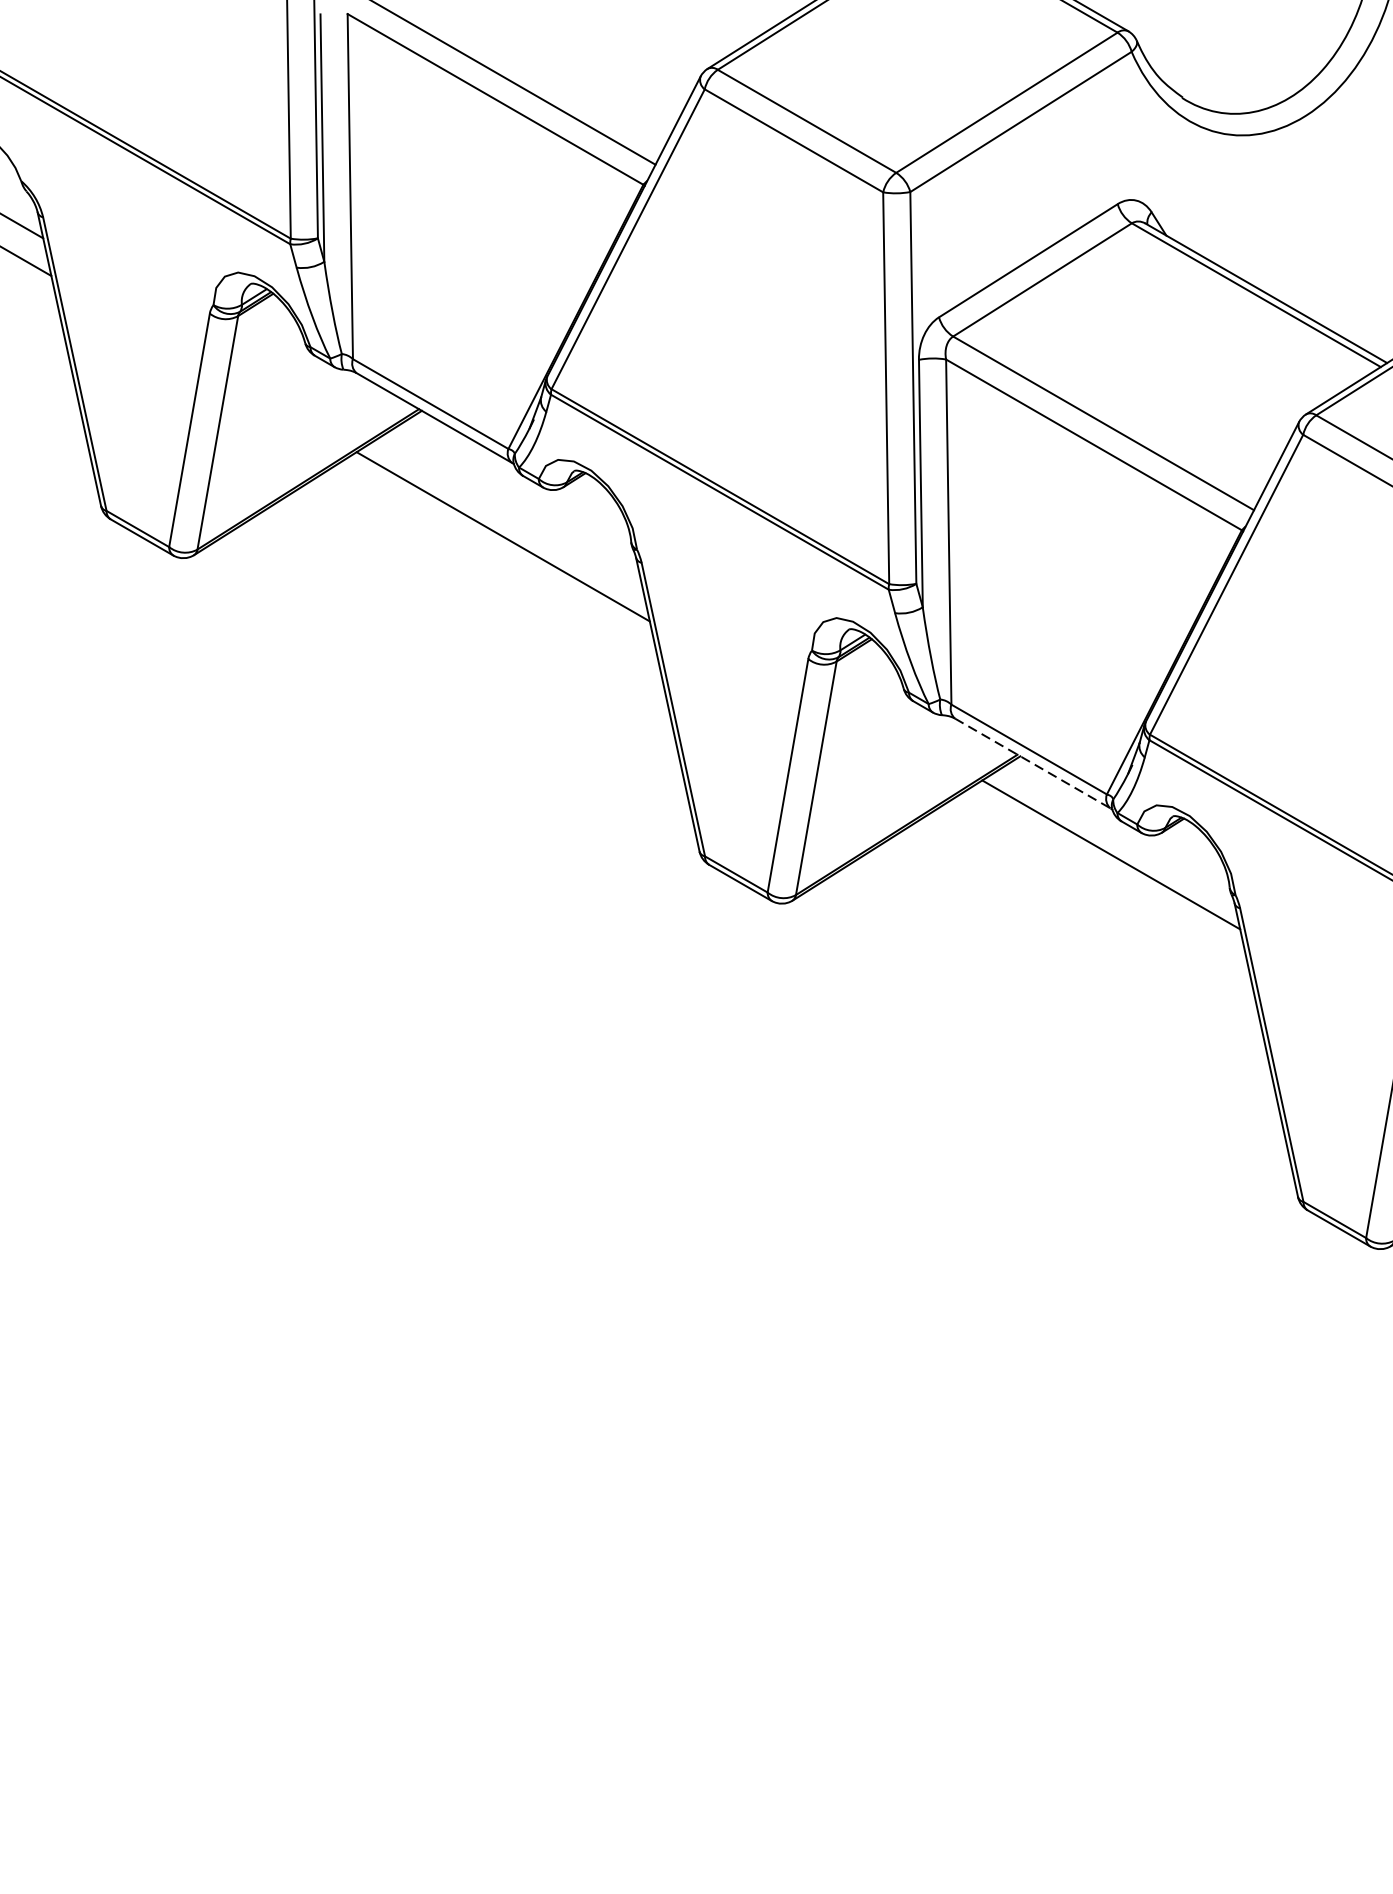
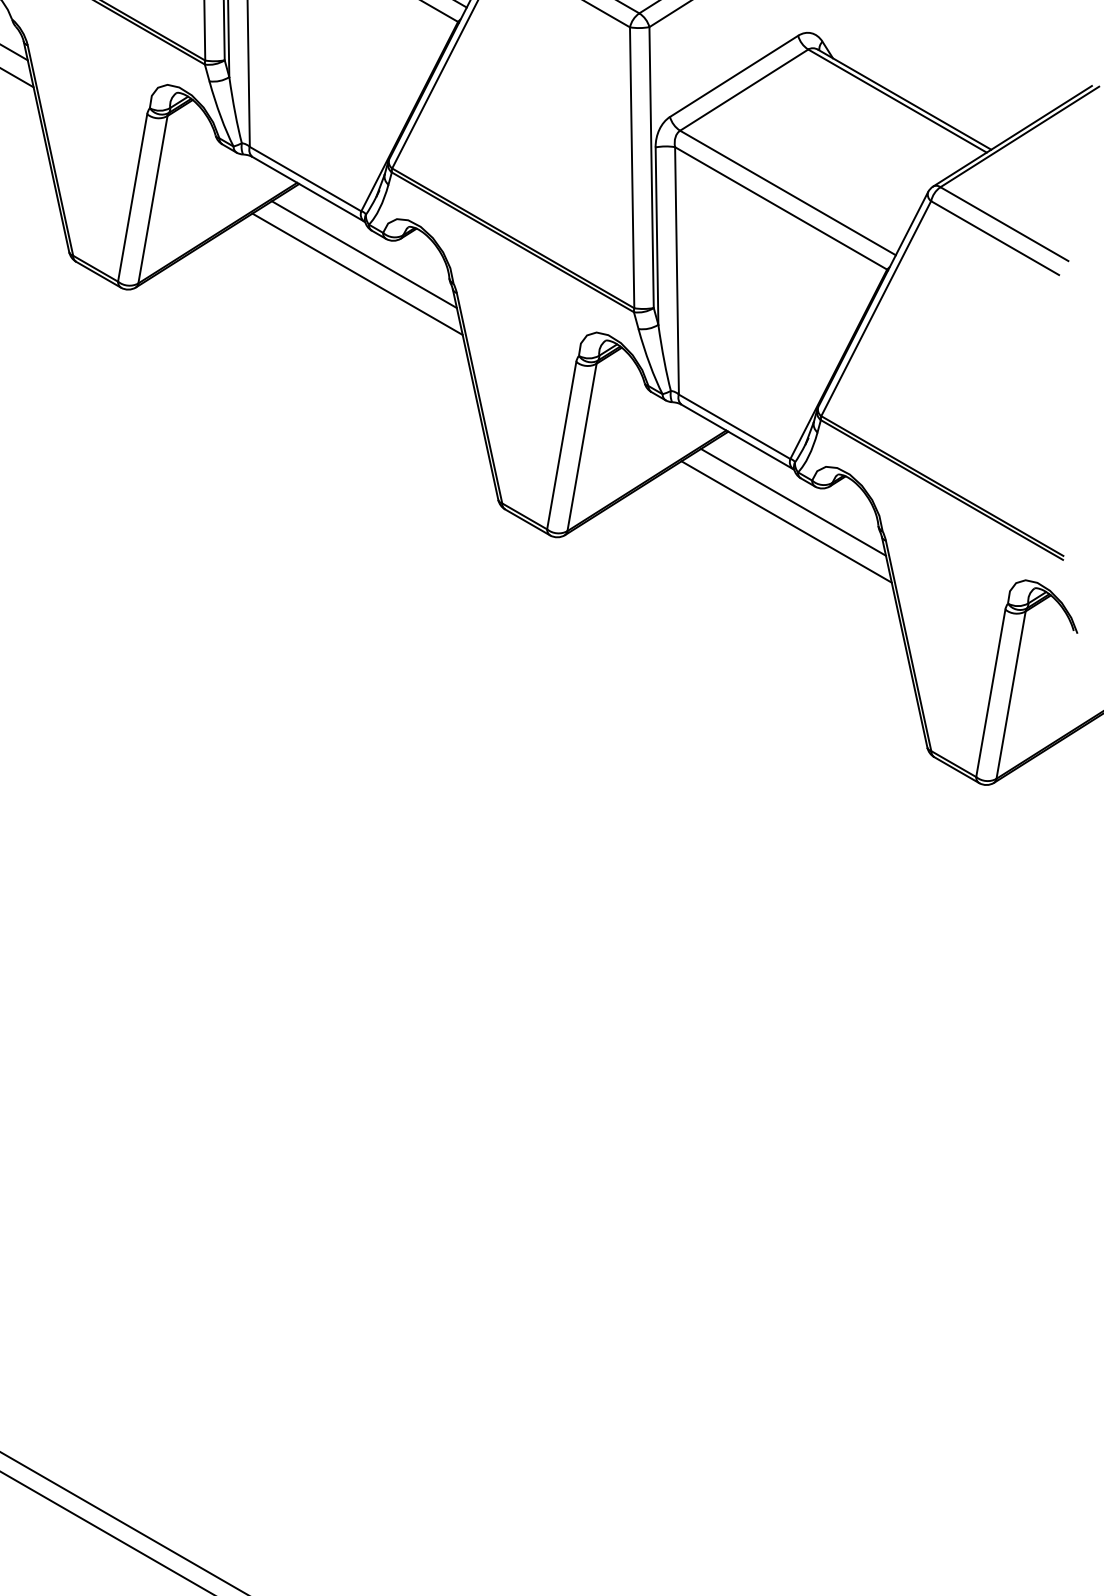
line: (511, 509) -> (363, 254), added
line: (1033, 764) -> (737, 437), dashed -> solid
line: (1101, 881) -> (786, 521), added

